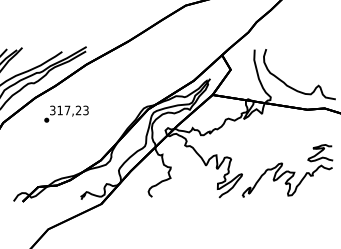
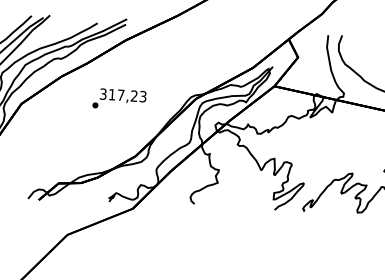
text: (66, 113) -> (119, 98), moved

